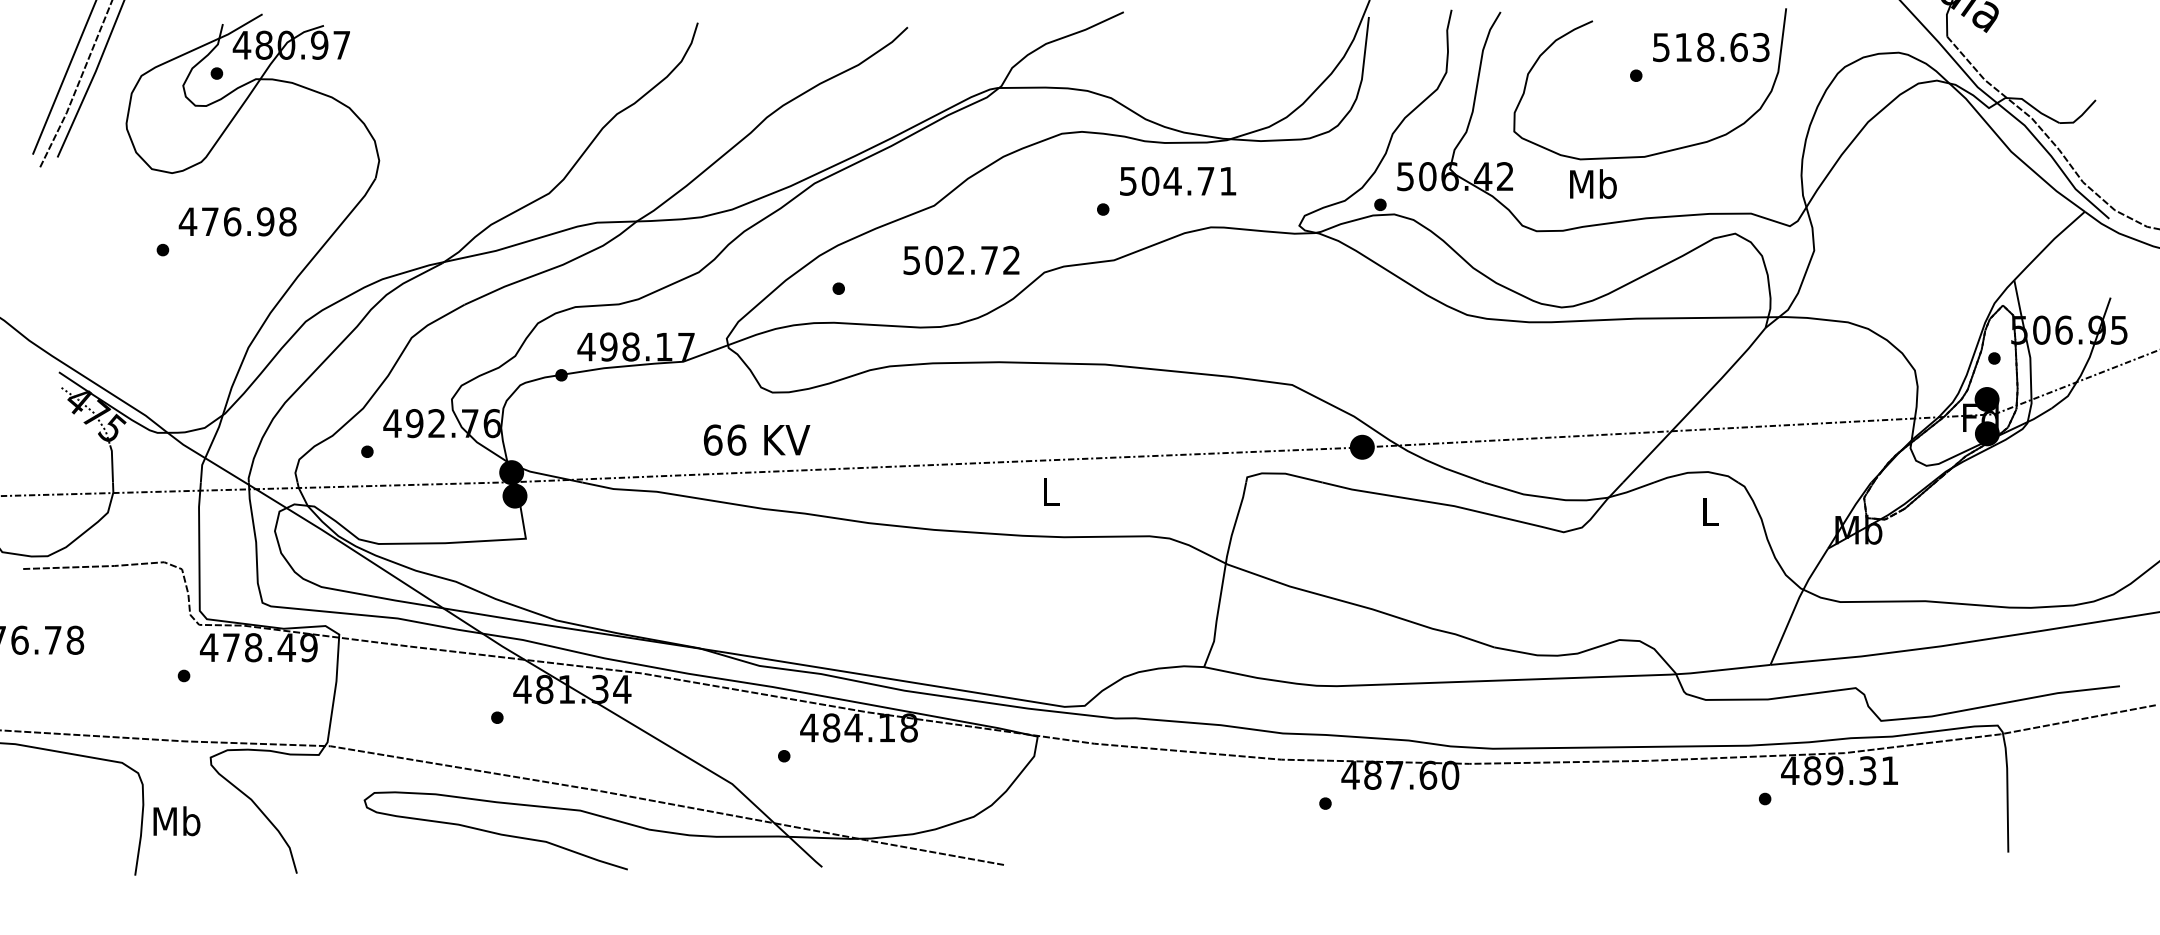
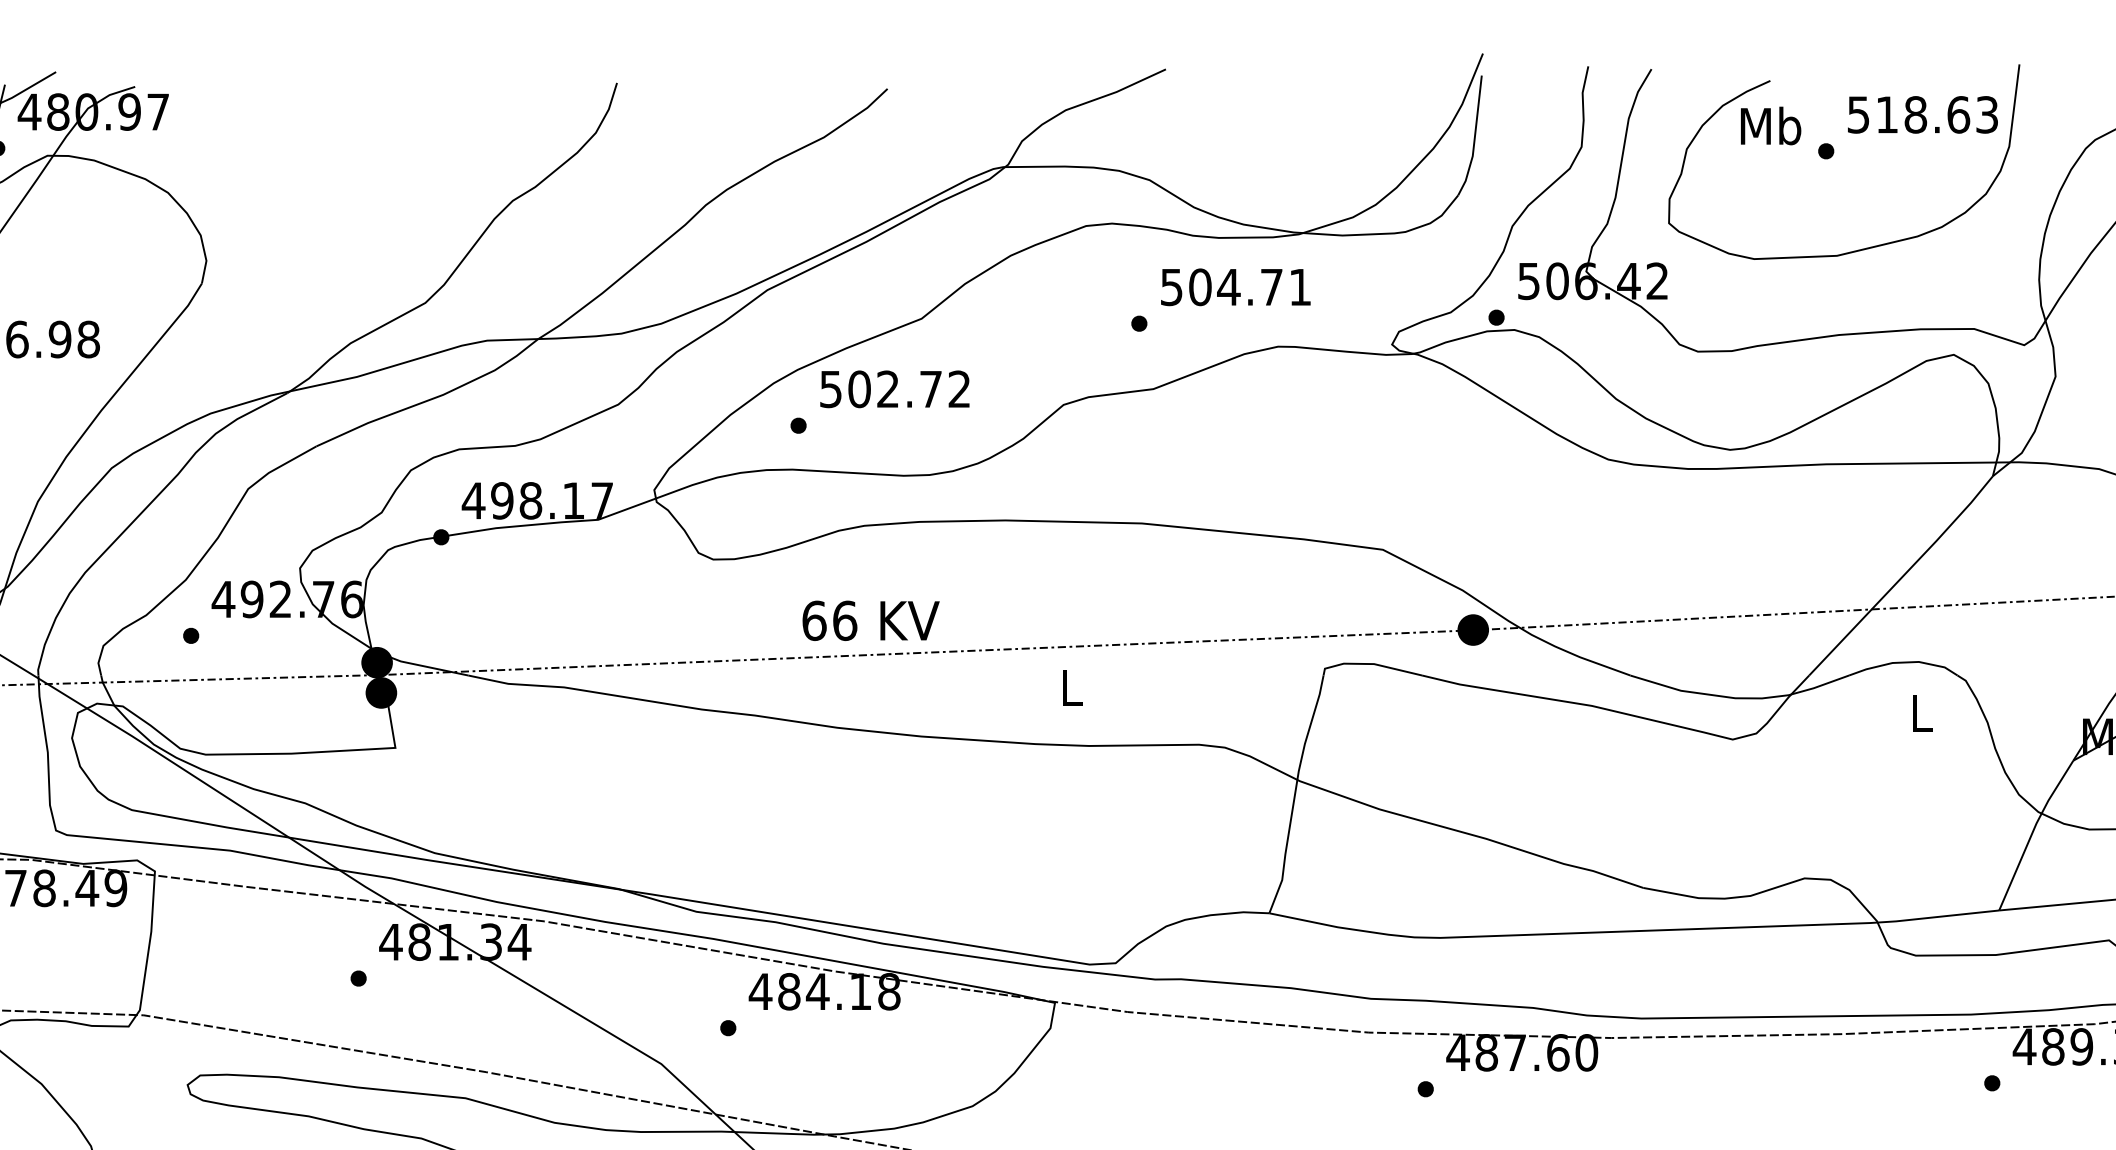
text: (1593, 183) -> (1771, 125), moved
text: (961, 260) -> (894, 389), moved
text: (757, 439) -> (871, 620), moved

